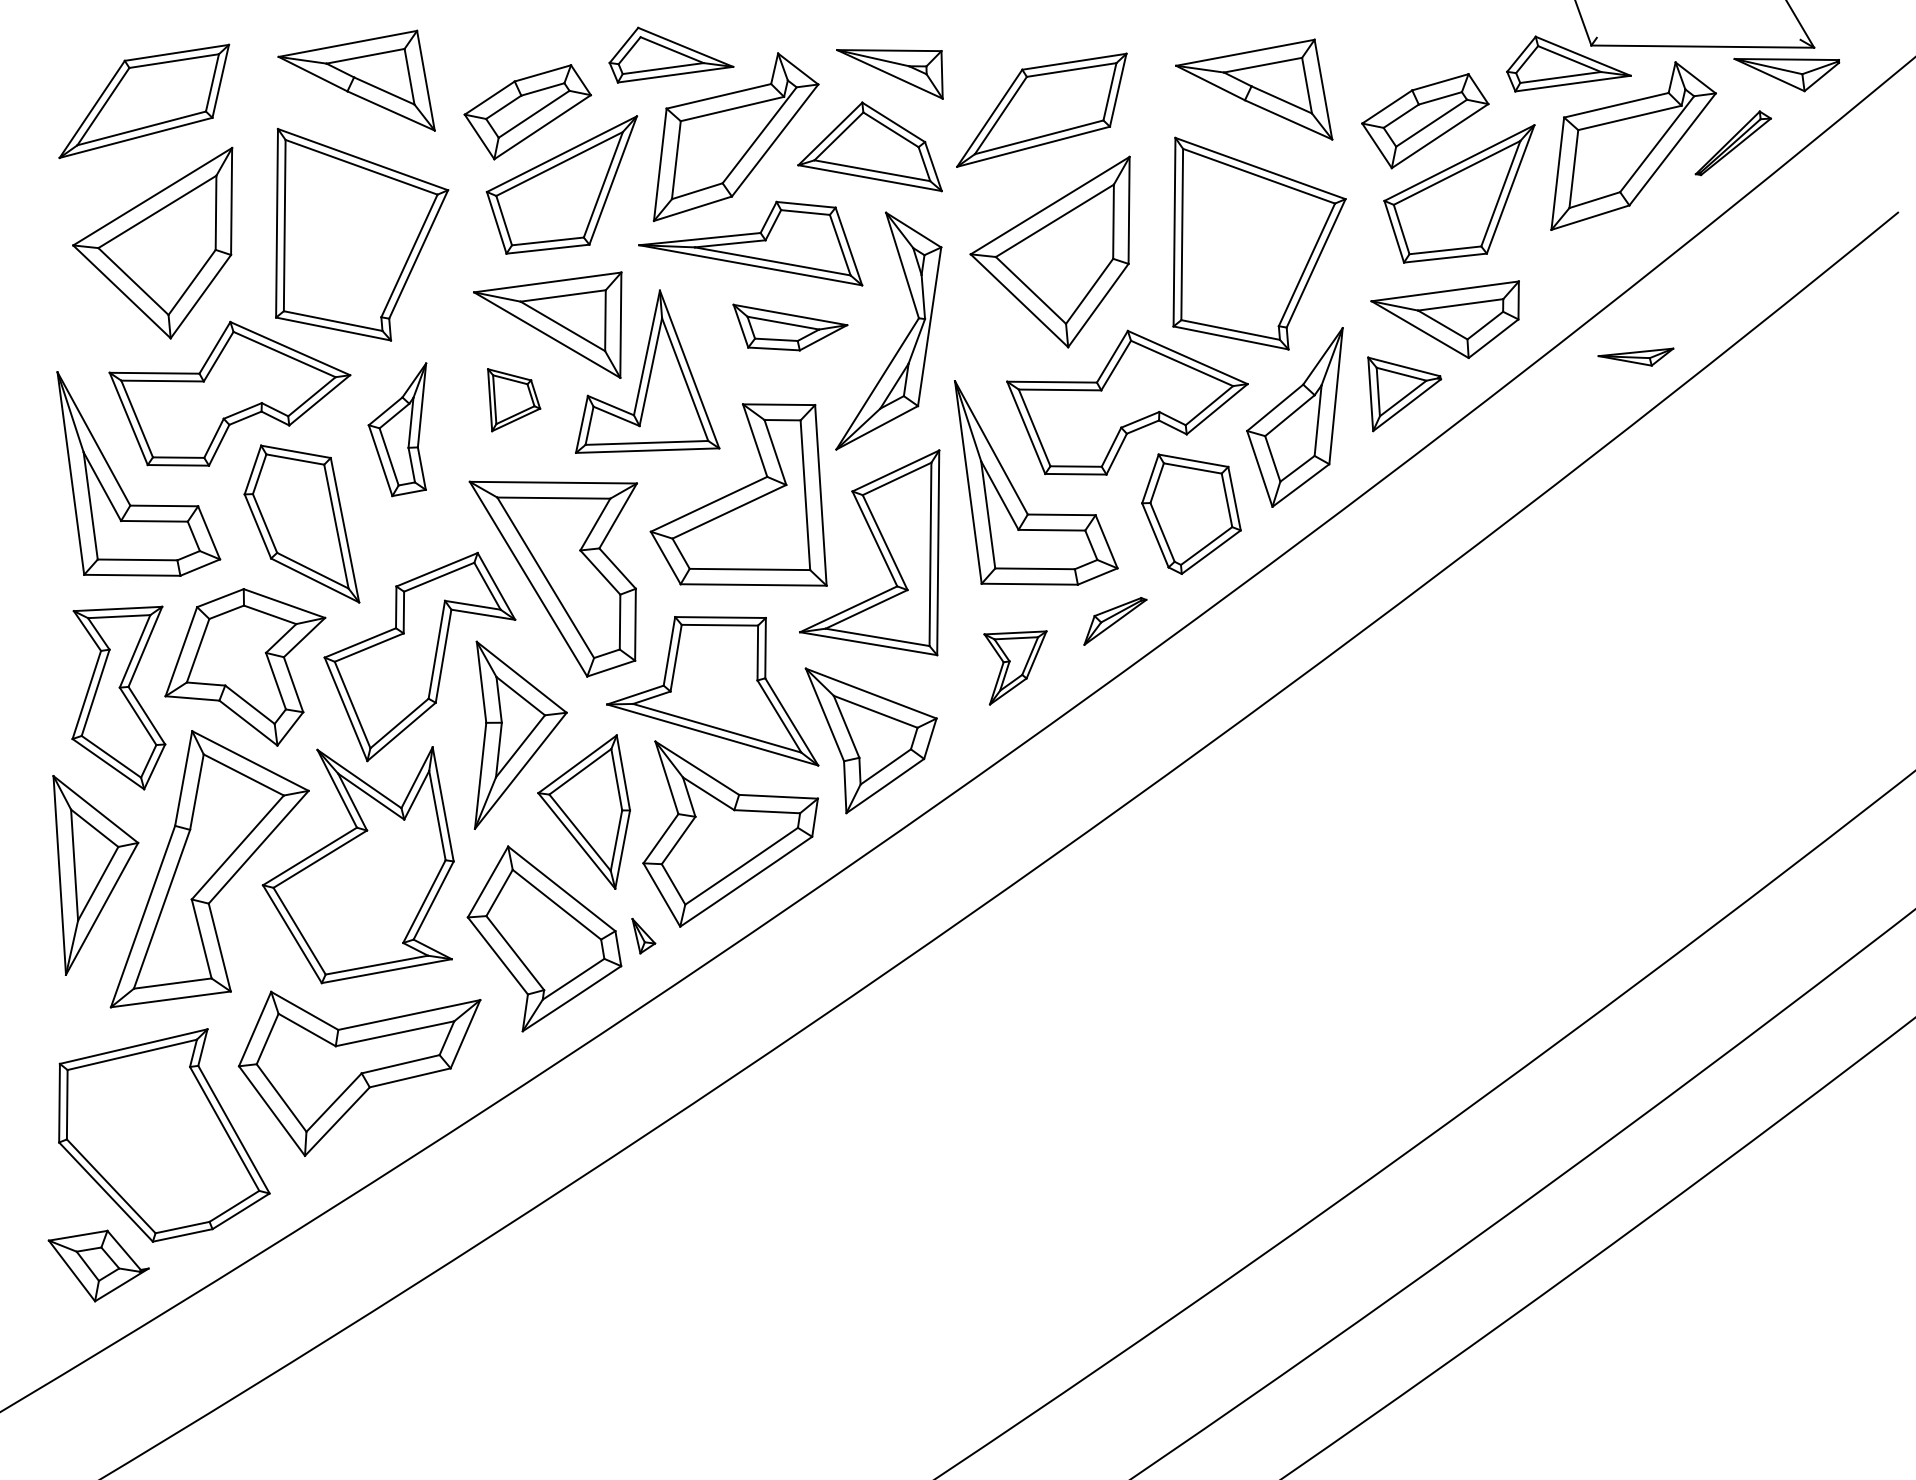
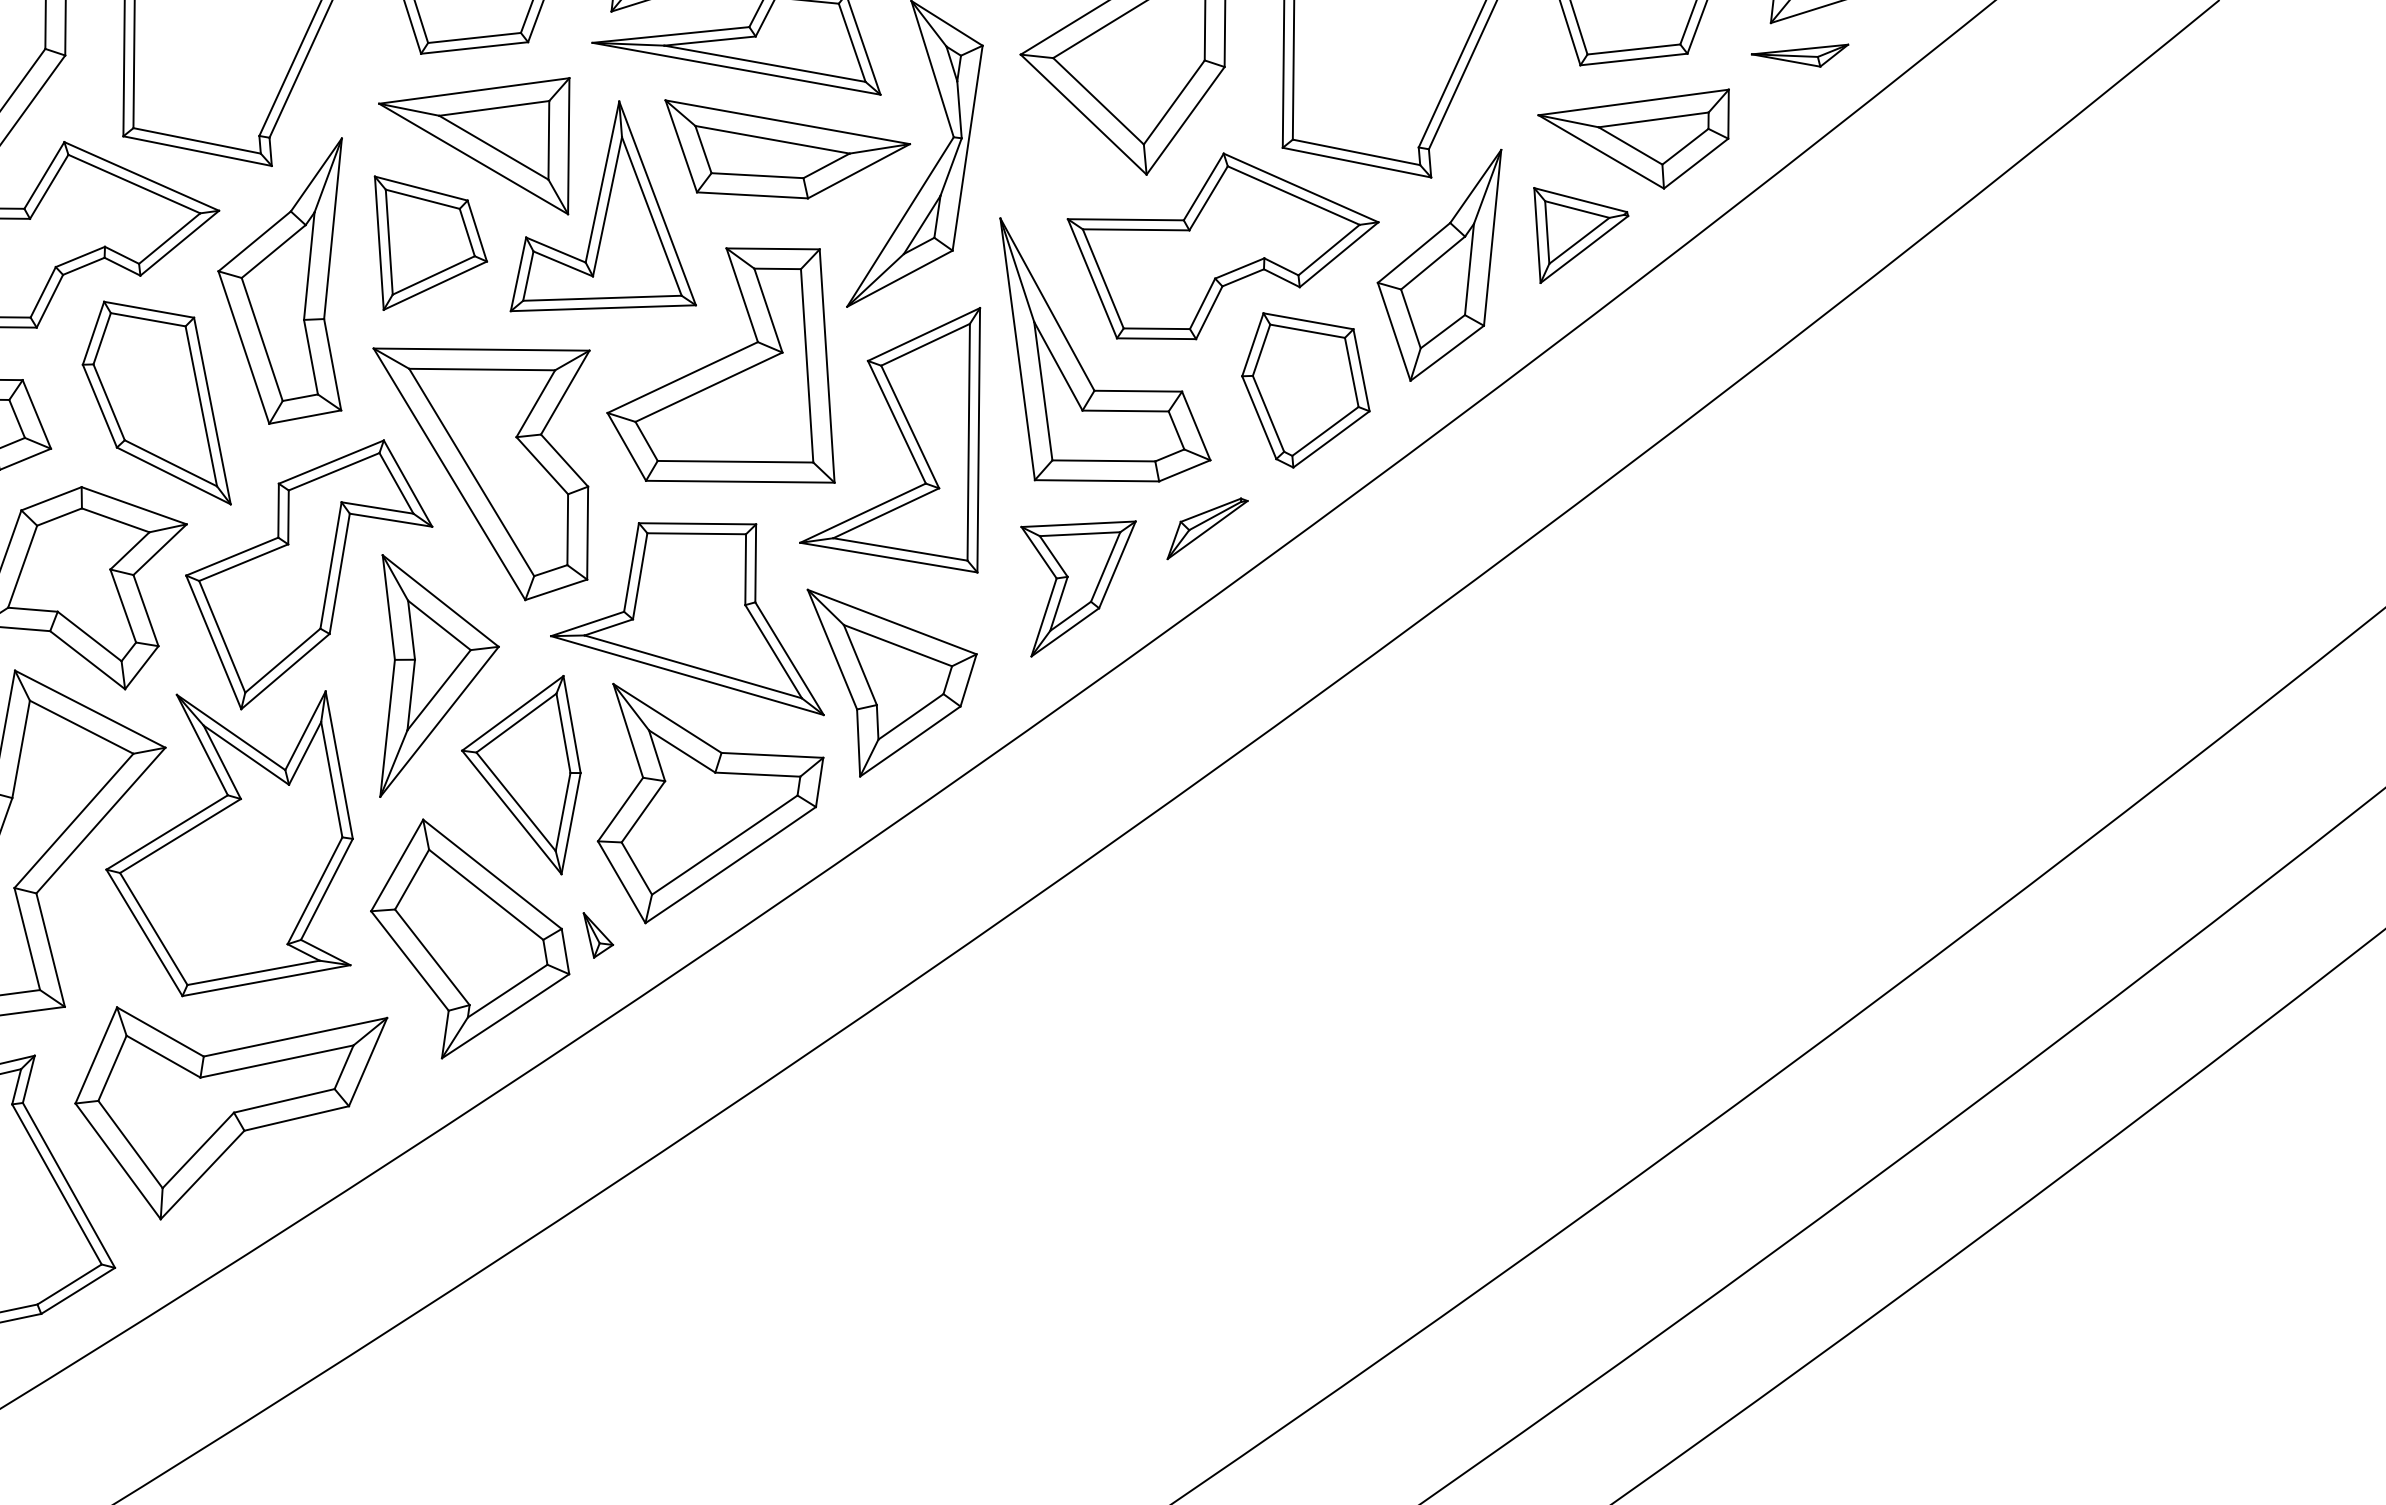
part: (790, 327) -> (787, 149), size x1.67
part: (1635, 356) -> (1799, 54), moved
part: (513, 399) -> (430, 242), size x1.67
part: (397, 429) -> (280, 280), size x1.67
part: (1015, 667) -> (1078, 588), size x1.43

